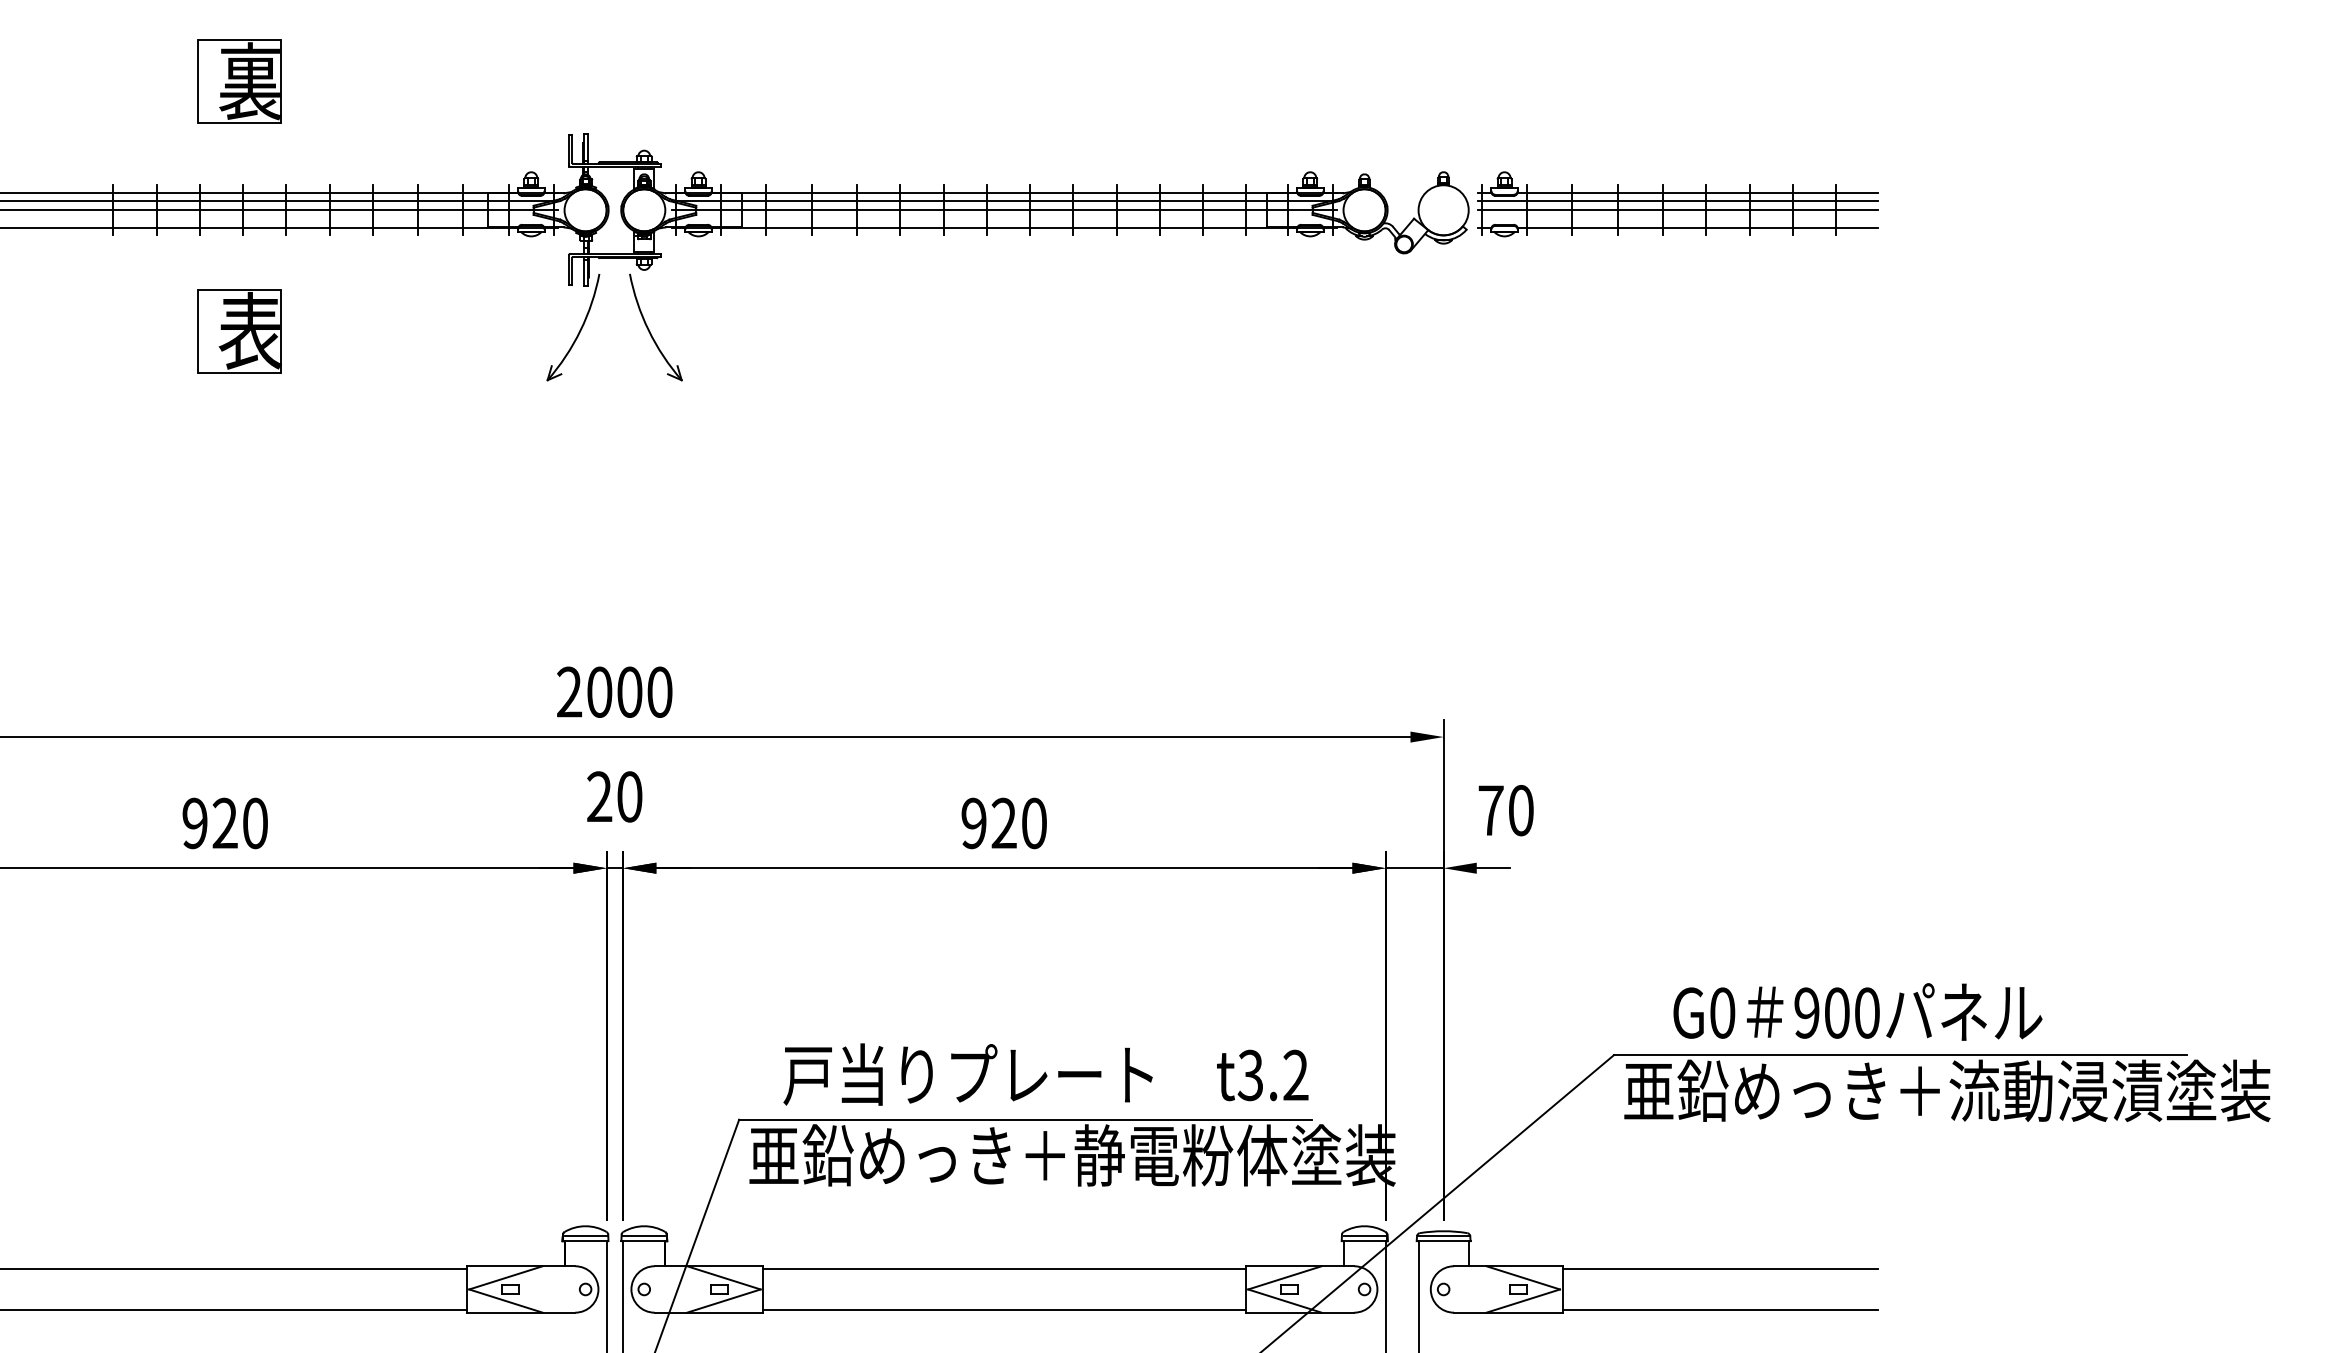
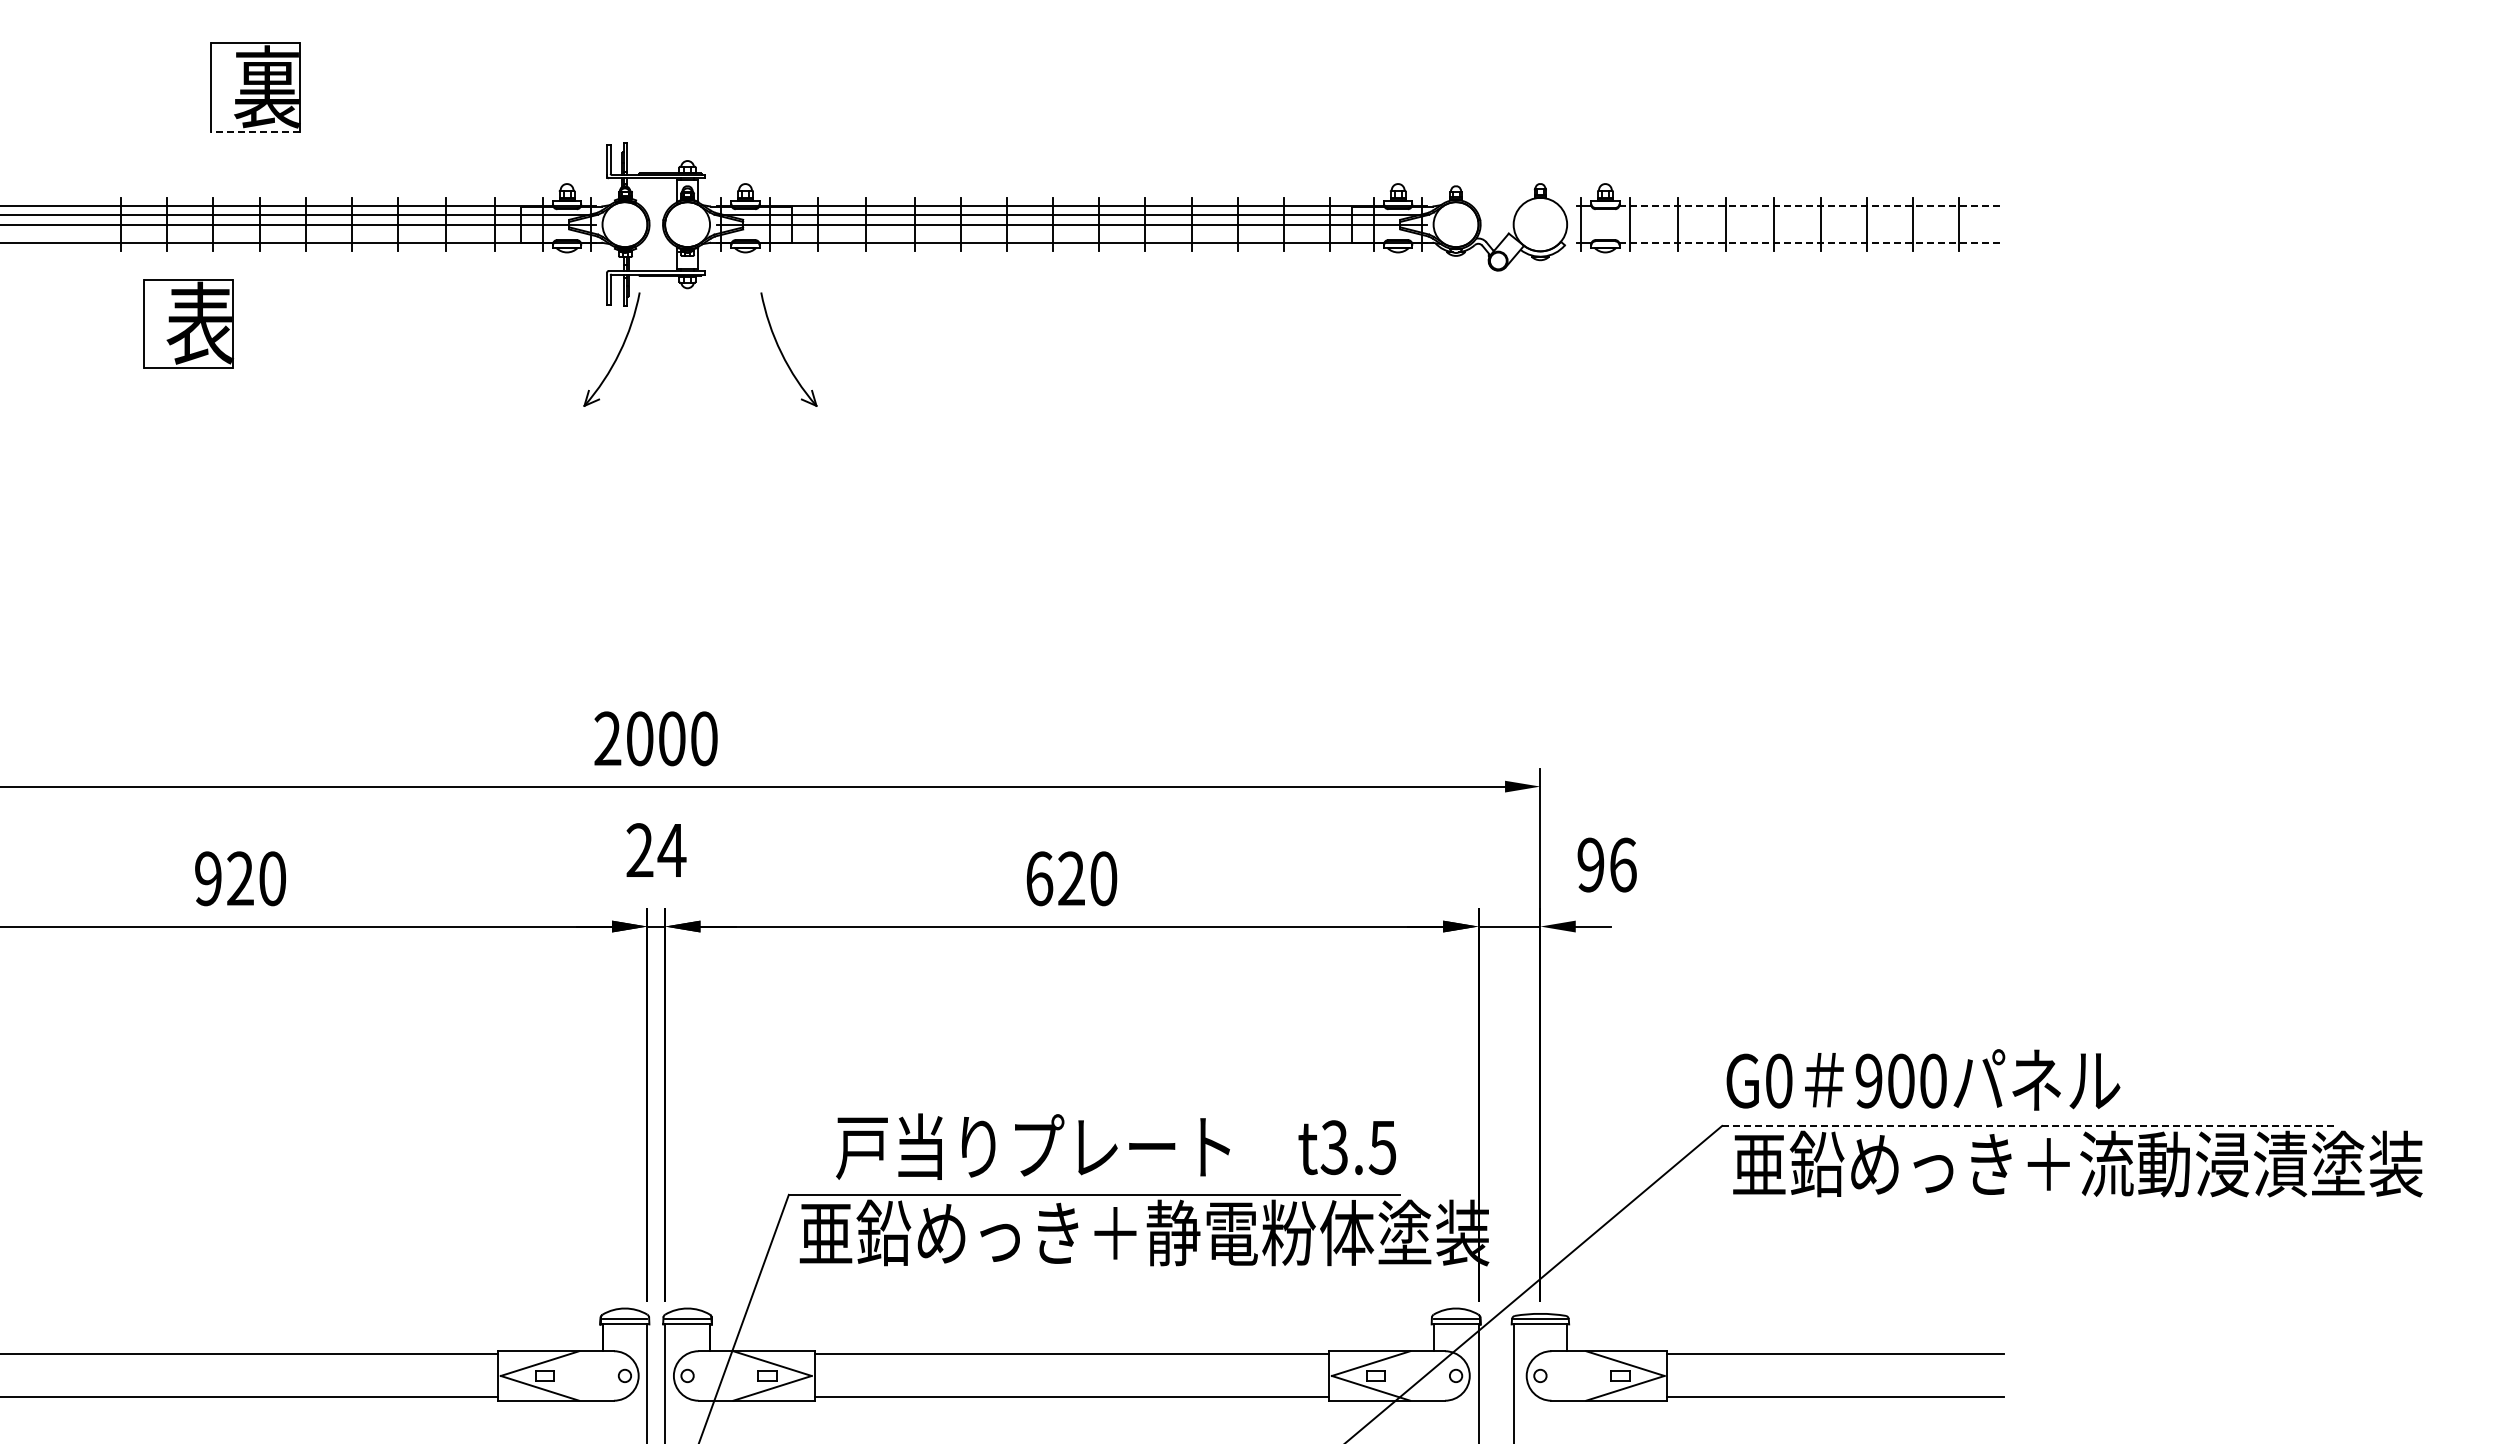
line: (238, 123) -> (254, 131), solid -> dashed
line: (1698, 193) -> (1812, 206), solid -> dashed
line: (1677, 200) -> (1789, 214), removed
line: (1677, 210) -> (1789, 224), removed
line: (1698, 228) -> (1812, 243), solid -> dashed
part: (649, 330) -> (782, 352), moved
part: (239, 331) -> (188, 323), moved
text: (629, 796) -> (671, 850), 20 -> 24
text: (1505, 810) -> (1606, 864), 70 -> 96
text: (974, 823) -> (1039, 878), 920 -> 620
text: (1858, 1011) -> (1923, 1079), moved
line: (1900, 1054) -> (2027, 1125), solid -> dashed
text: (1295, 1075) -> (1382, 1147), t3.2 -> t3.5

